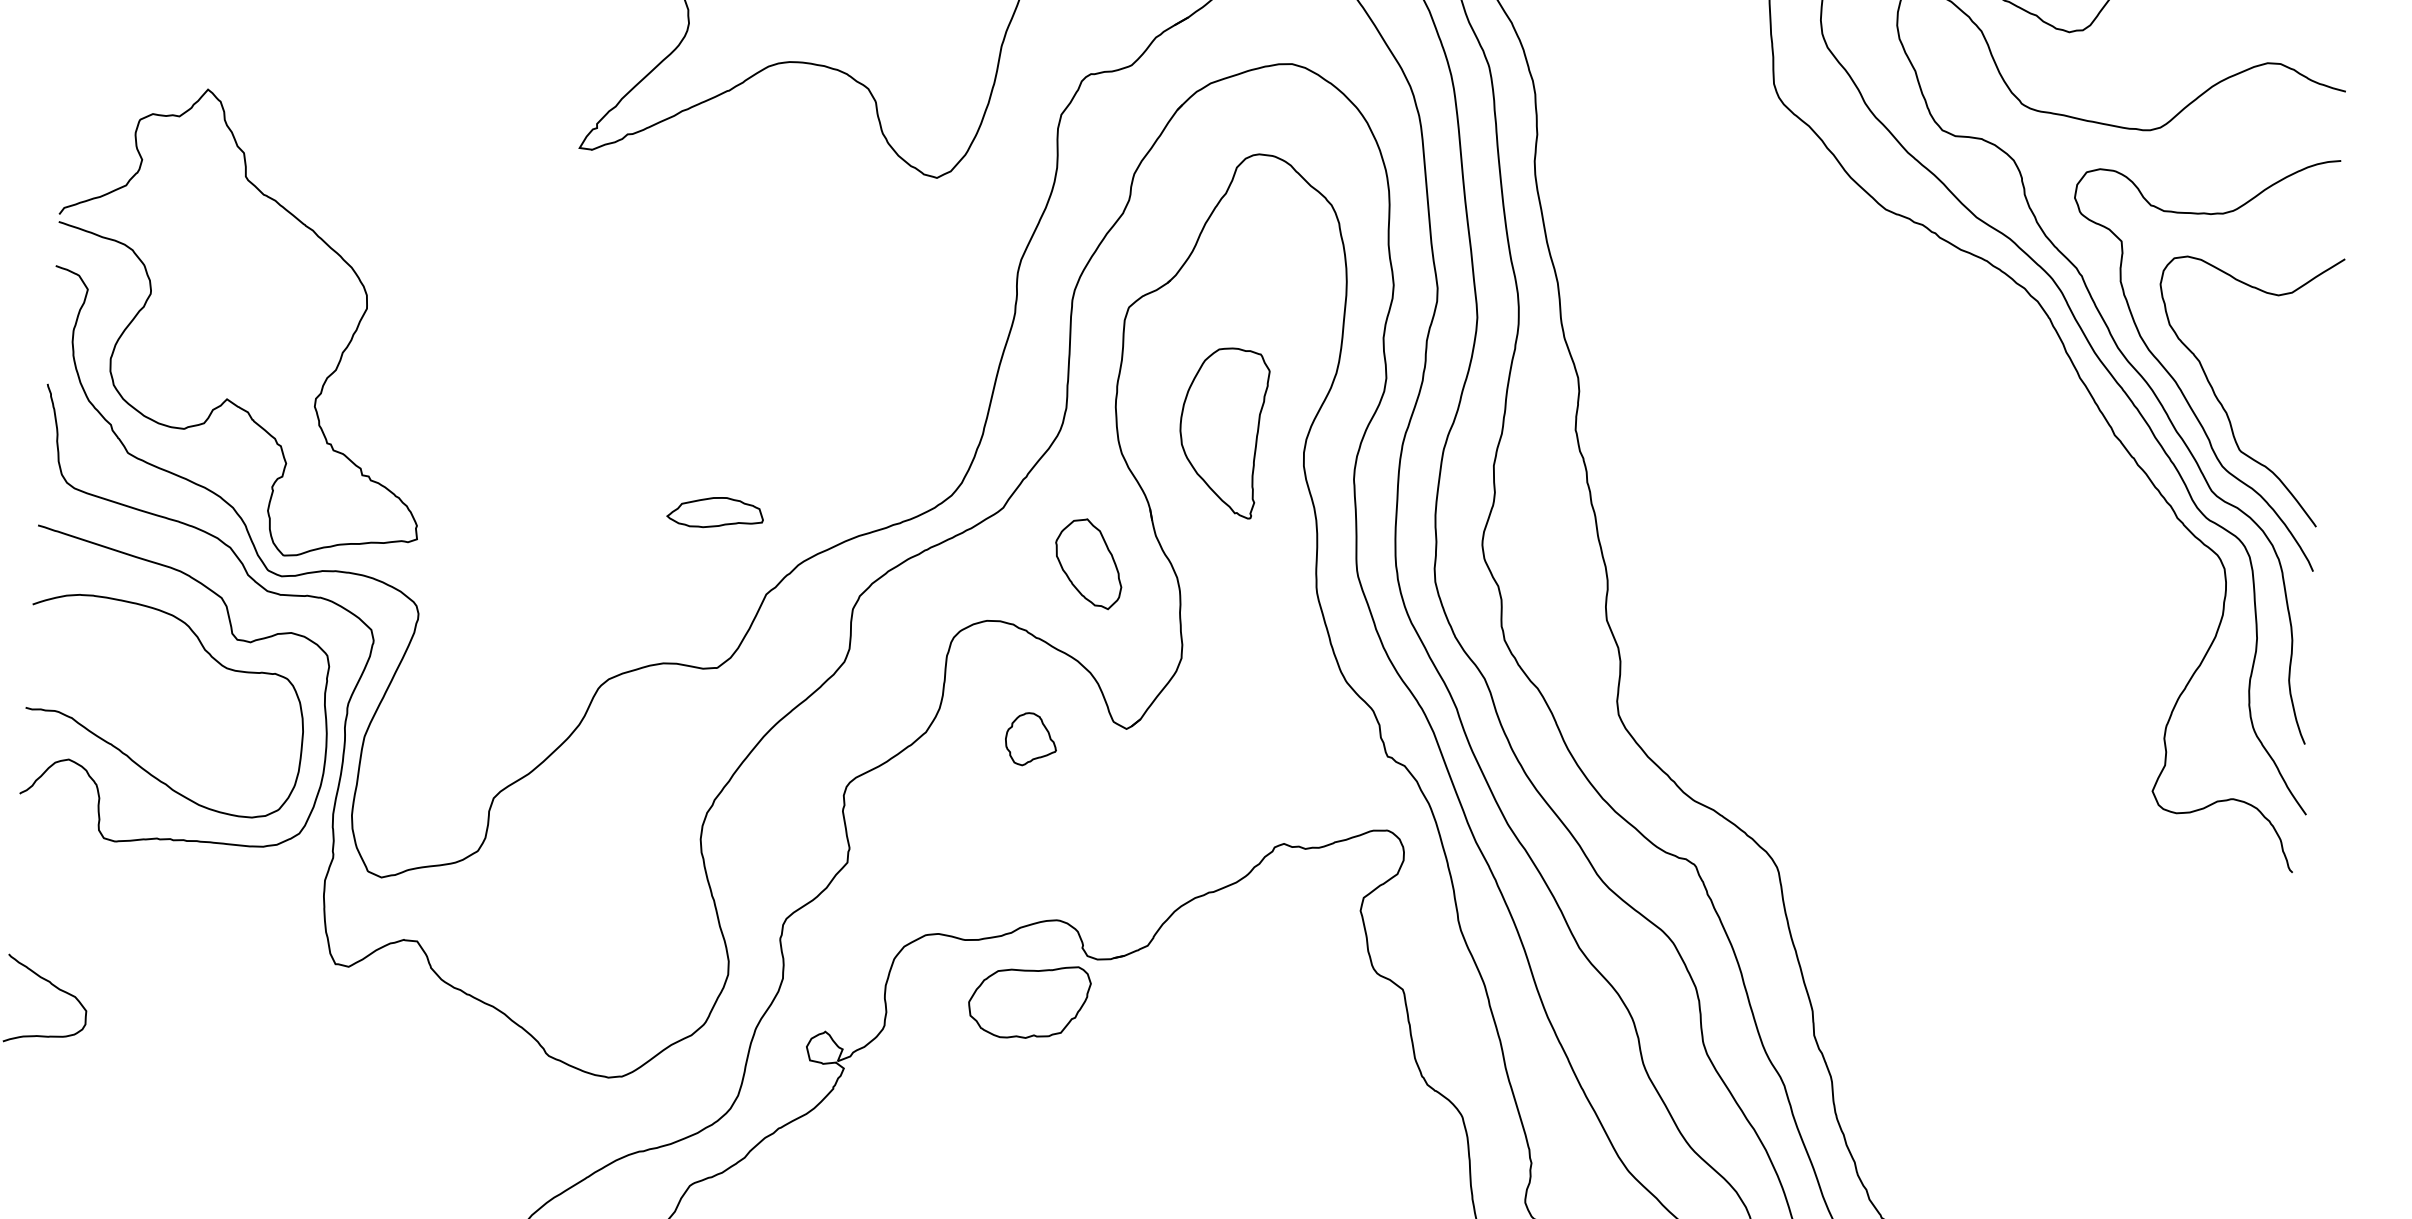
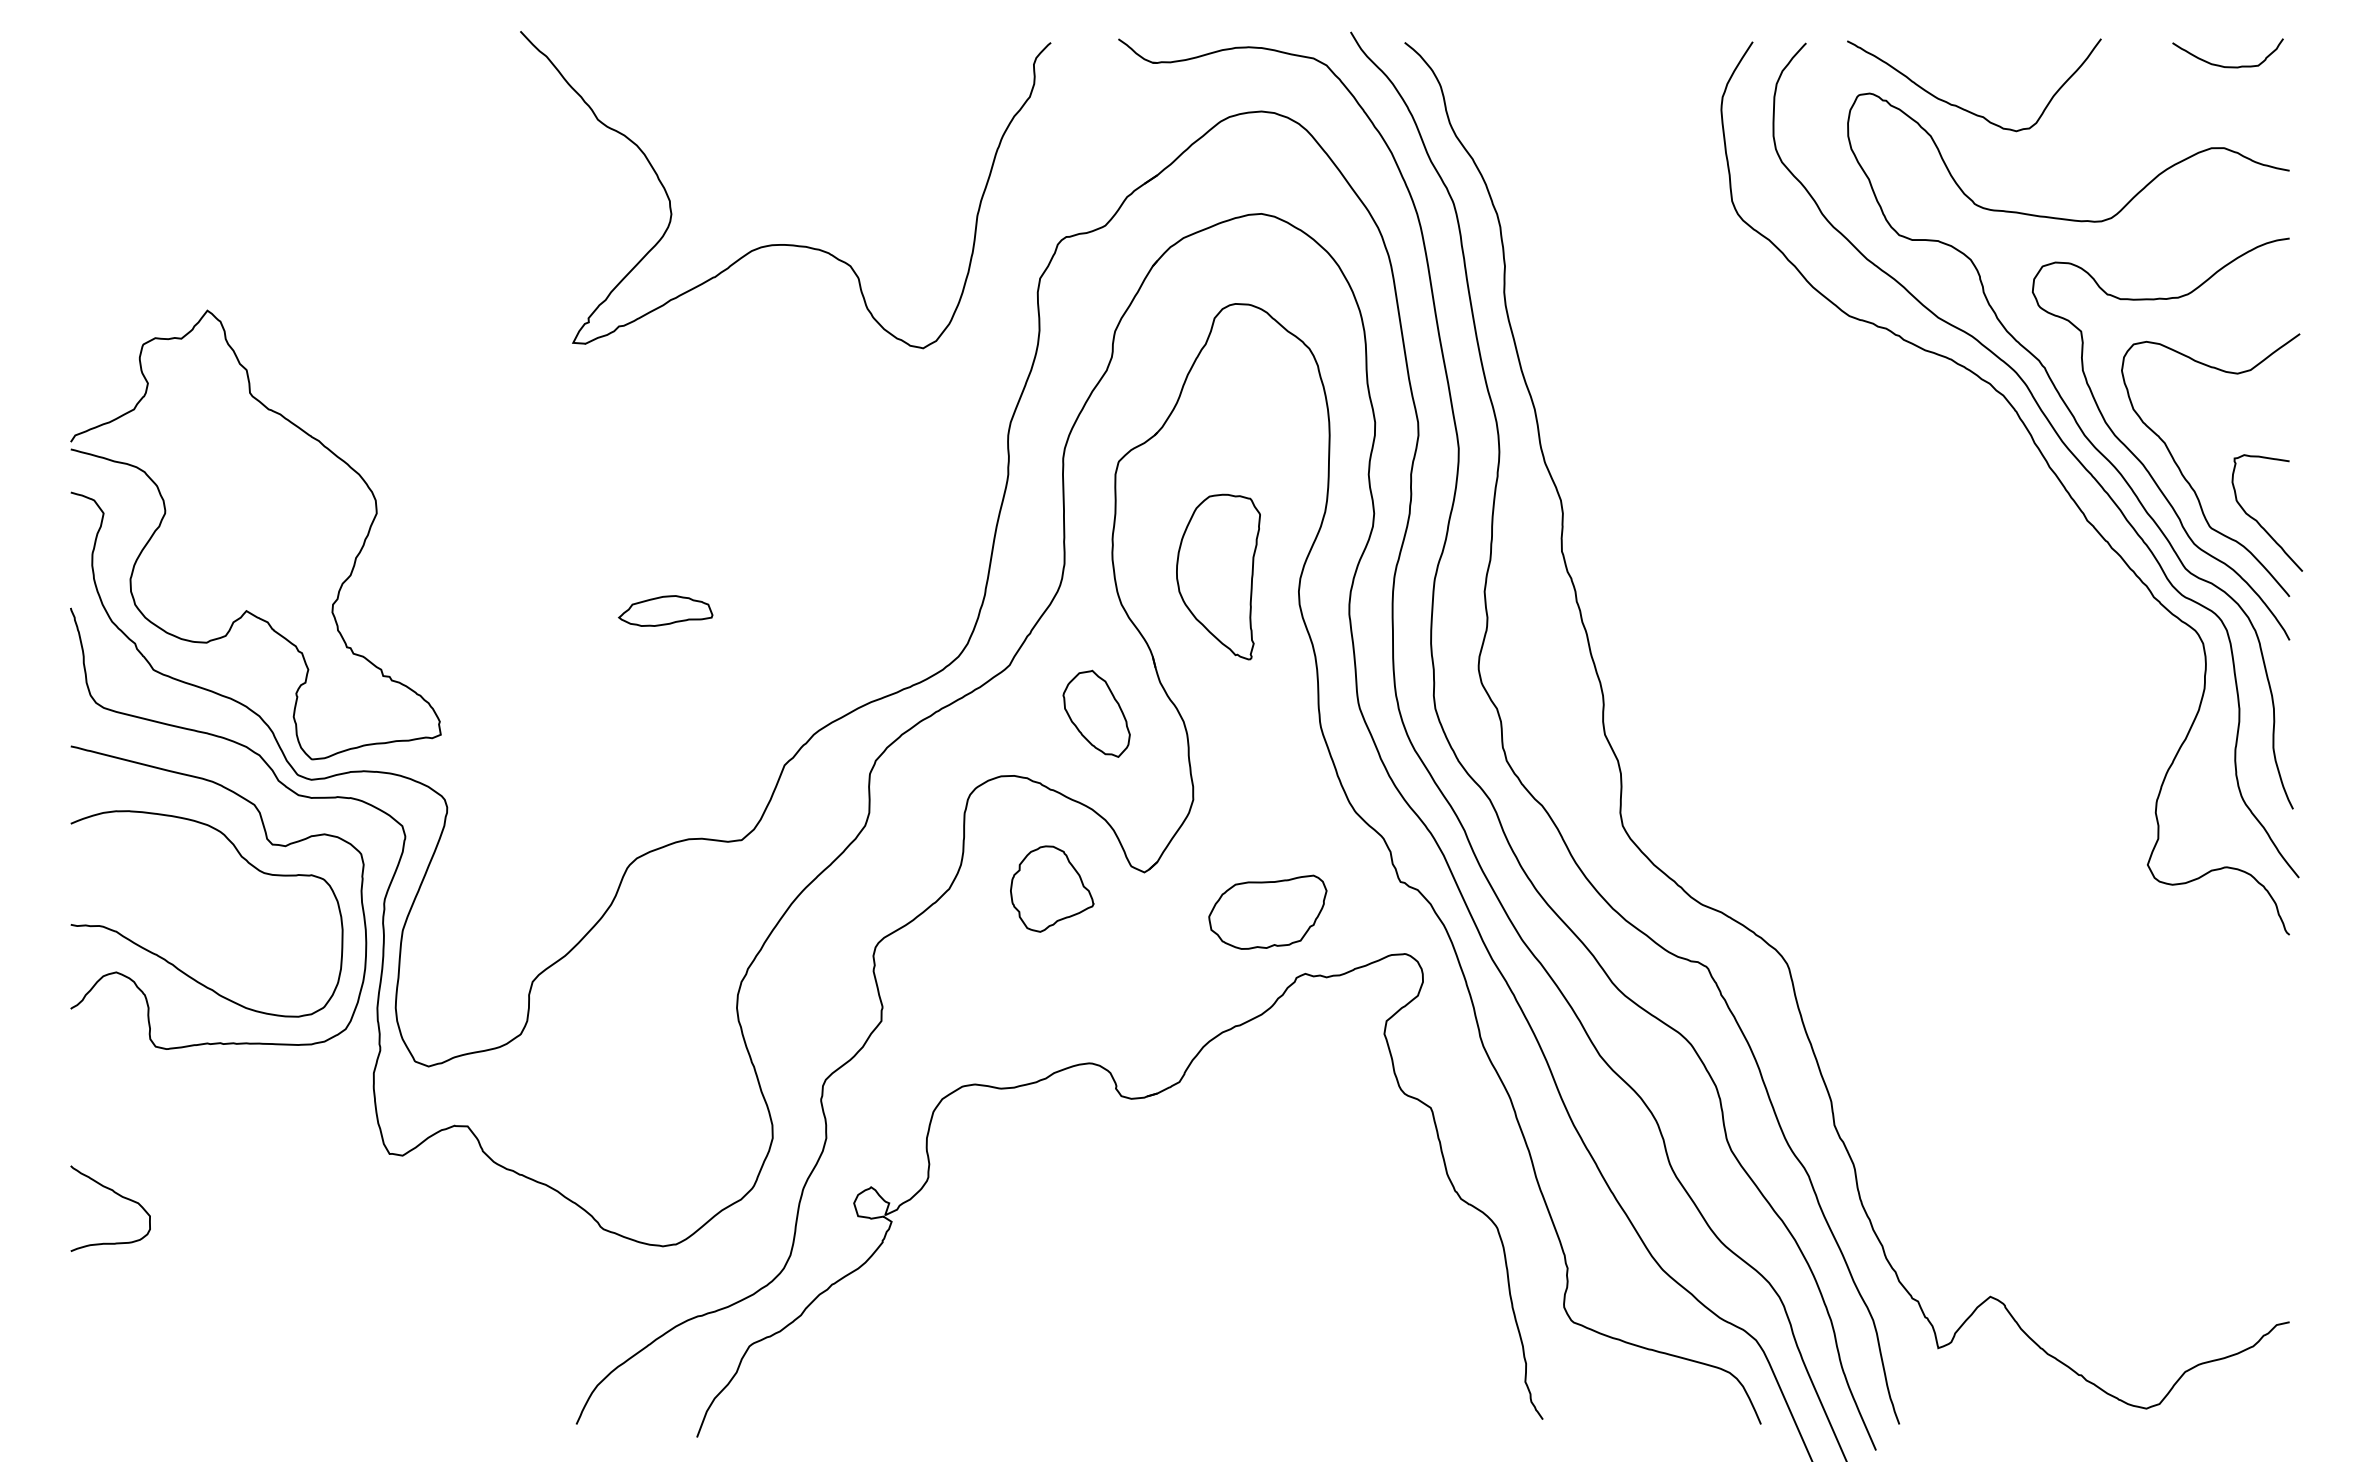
curve: (2289, 447) -> (2258, 521), added
part: (715, 512) -> (665, 610), moved
part: (1031, 739) -> (1052, 888), size x1.67
part: (1029, 1000) -> (1267, 911), moved

